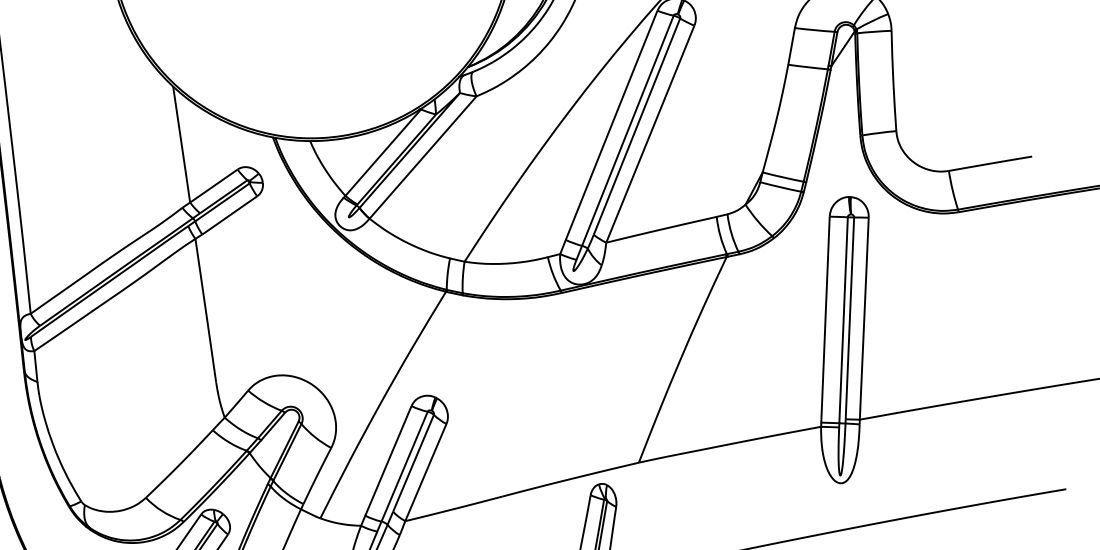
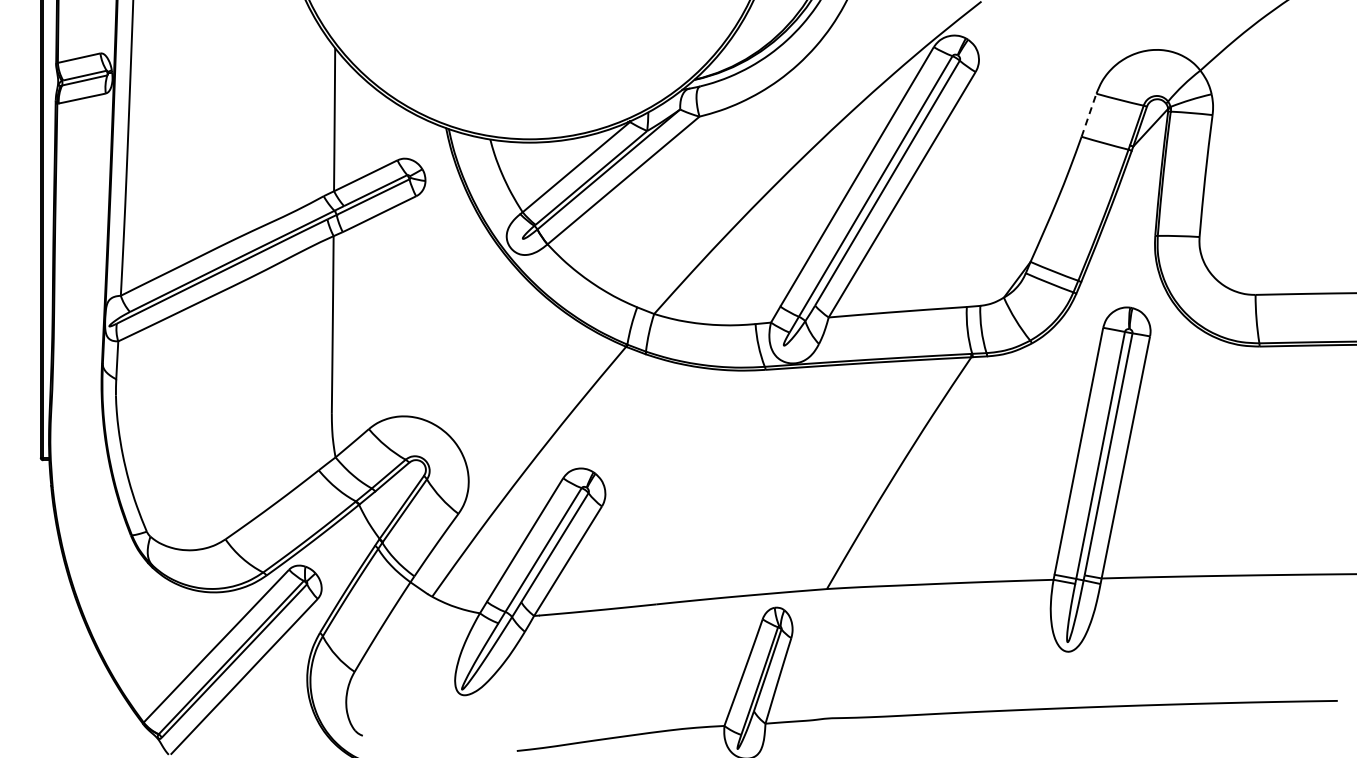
line: (792, 46) -> (1089, 115), solid -> dashed

